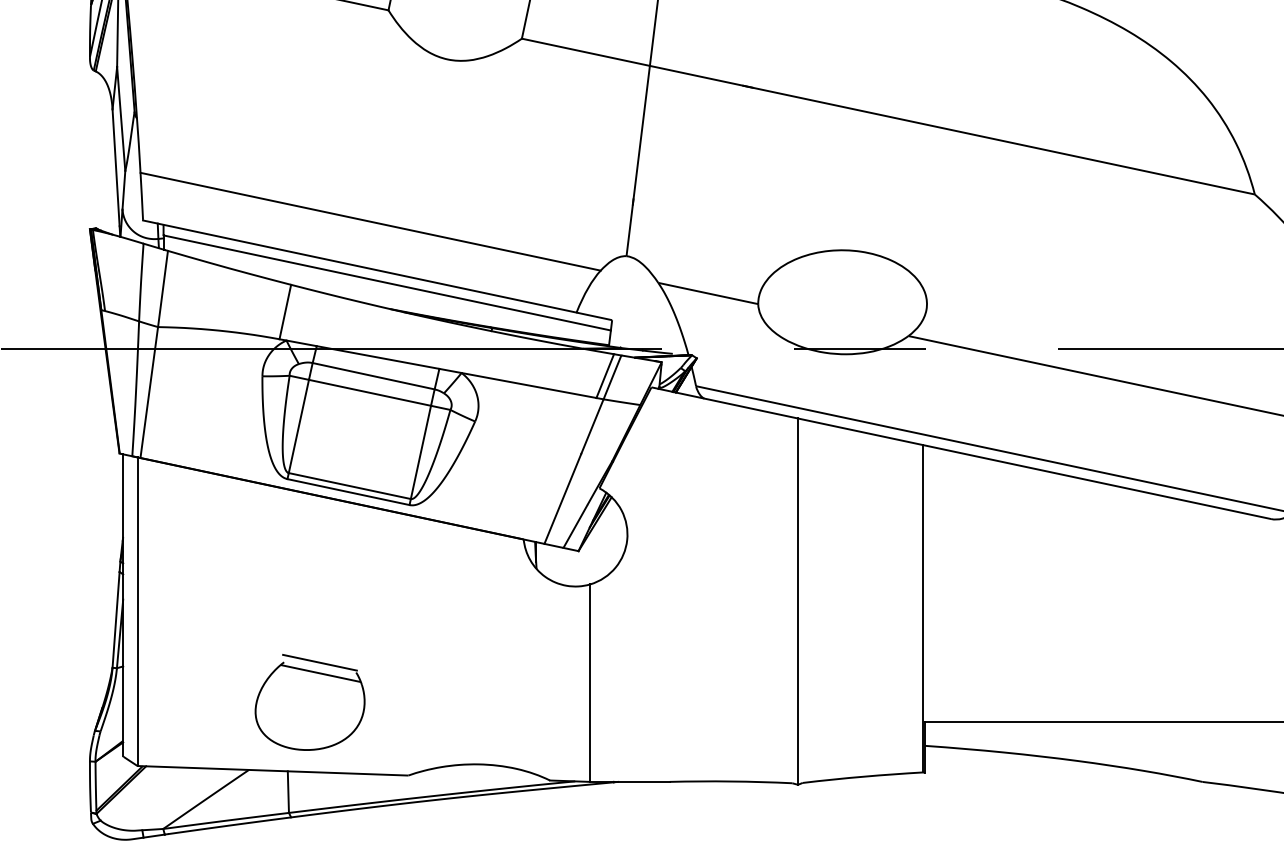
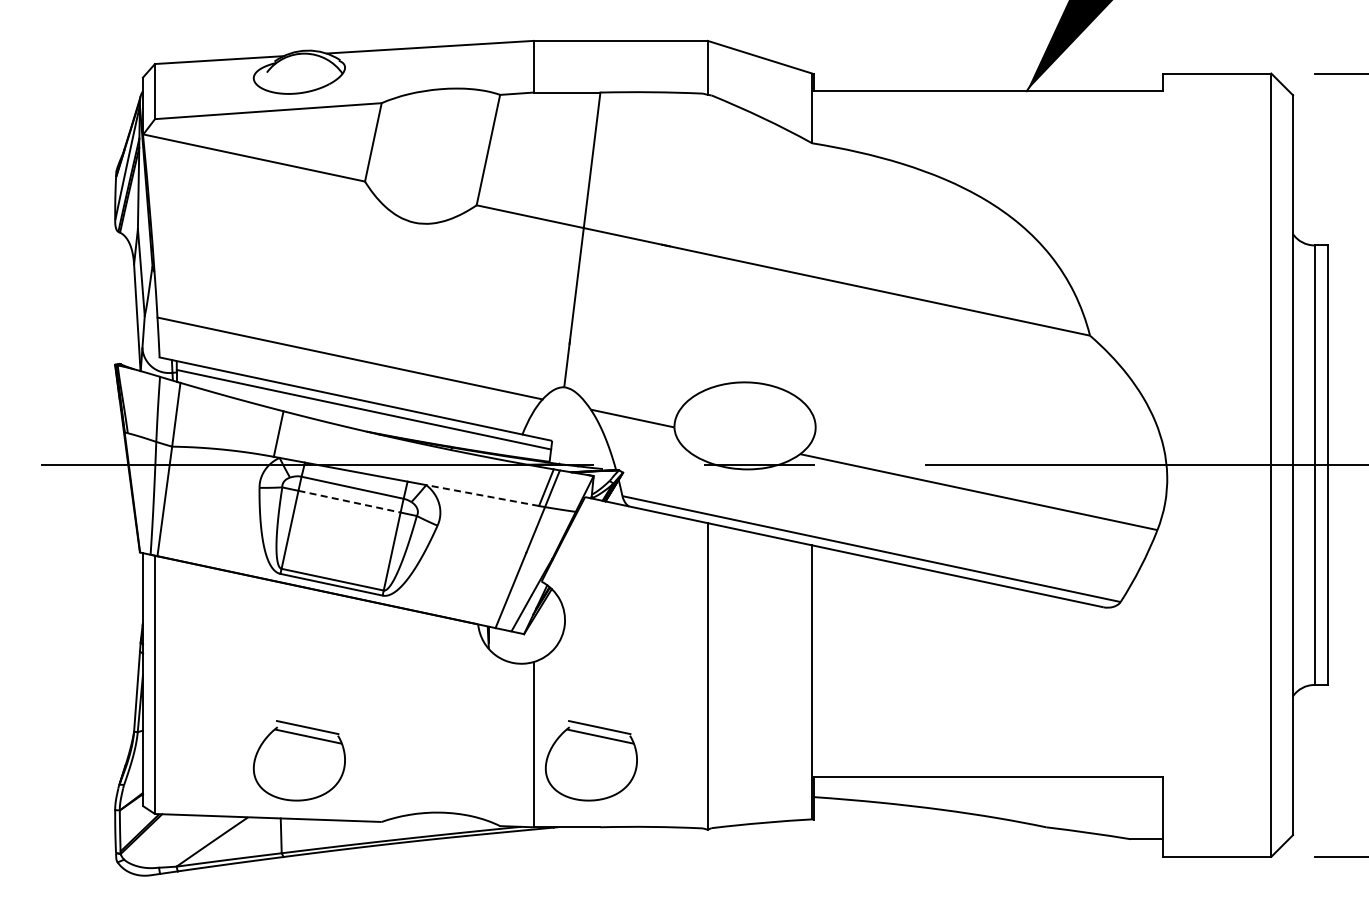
line: (528, 385) -> (482, 495), solid -> dashed
line: (371, 392) -> (350, 501), solid -> dashed
part: (657, 702) -> (590, 760), added

